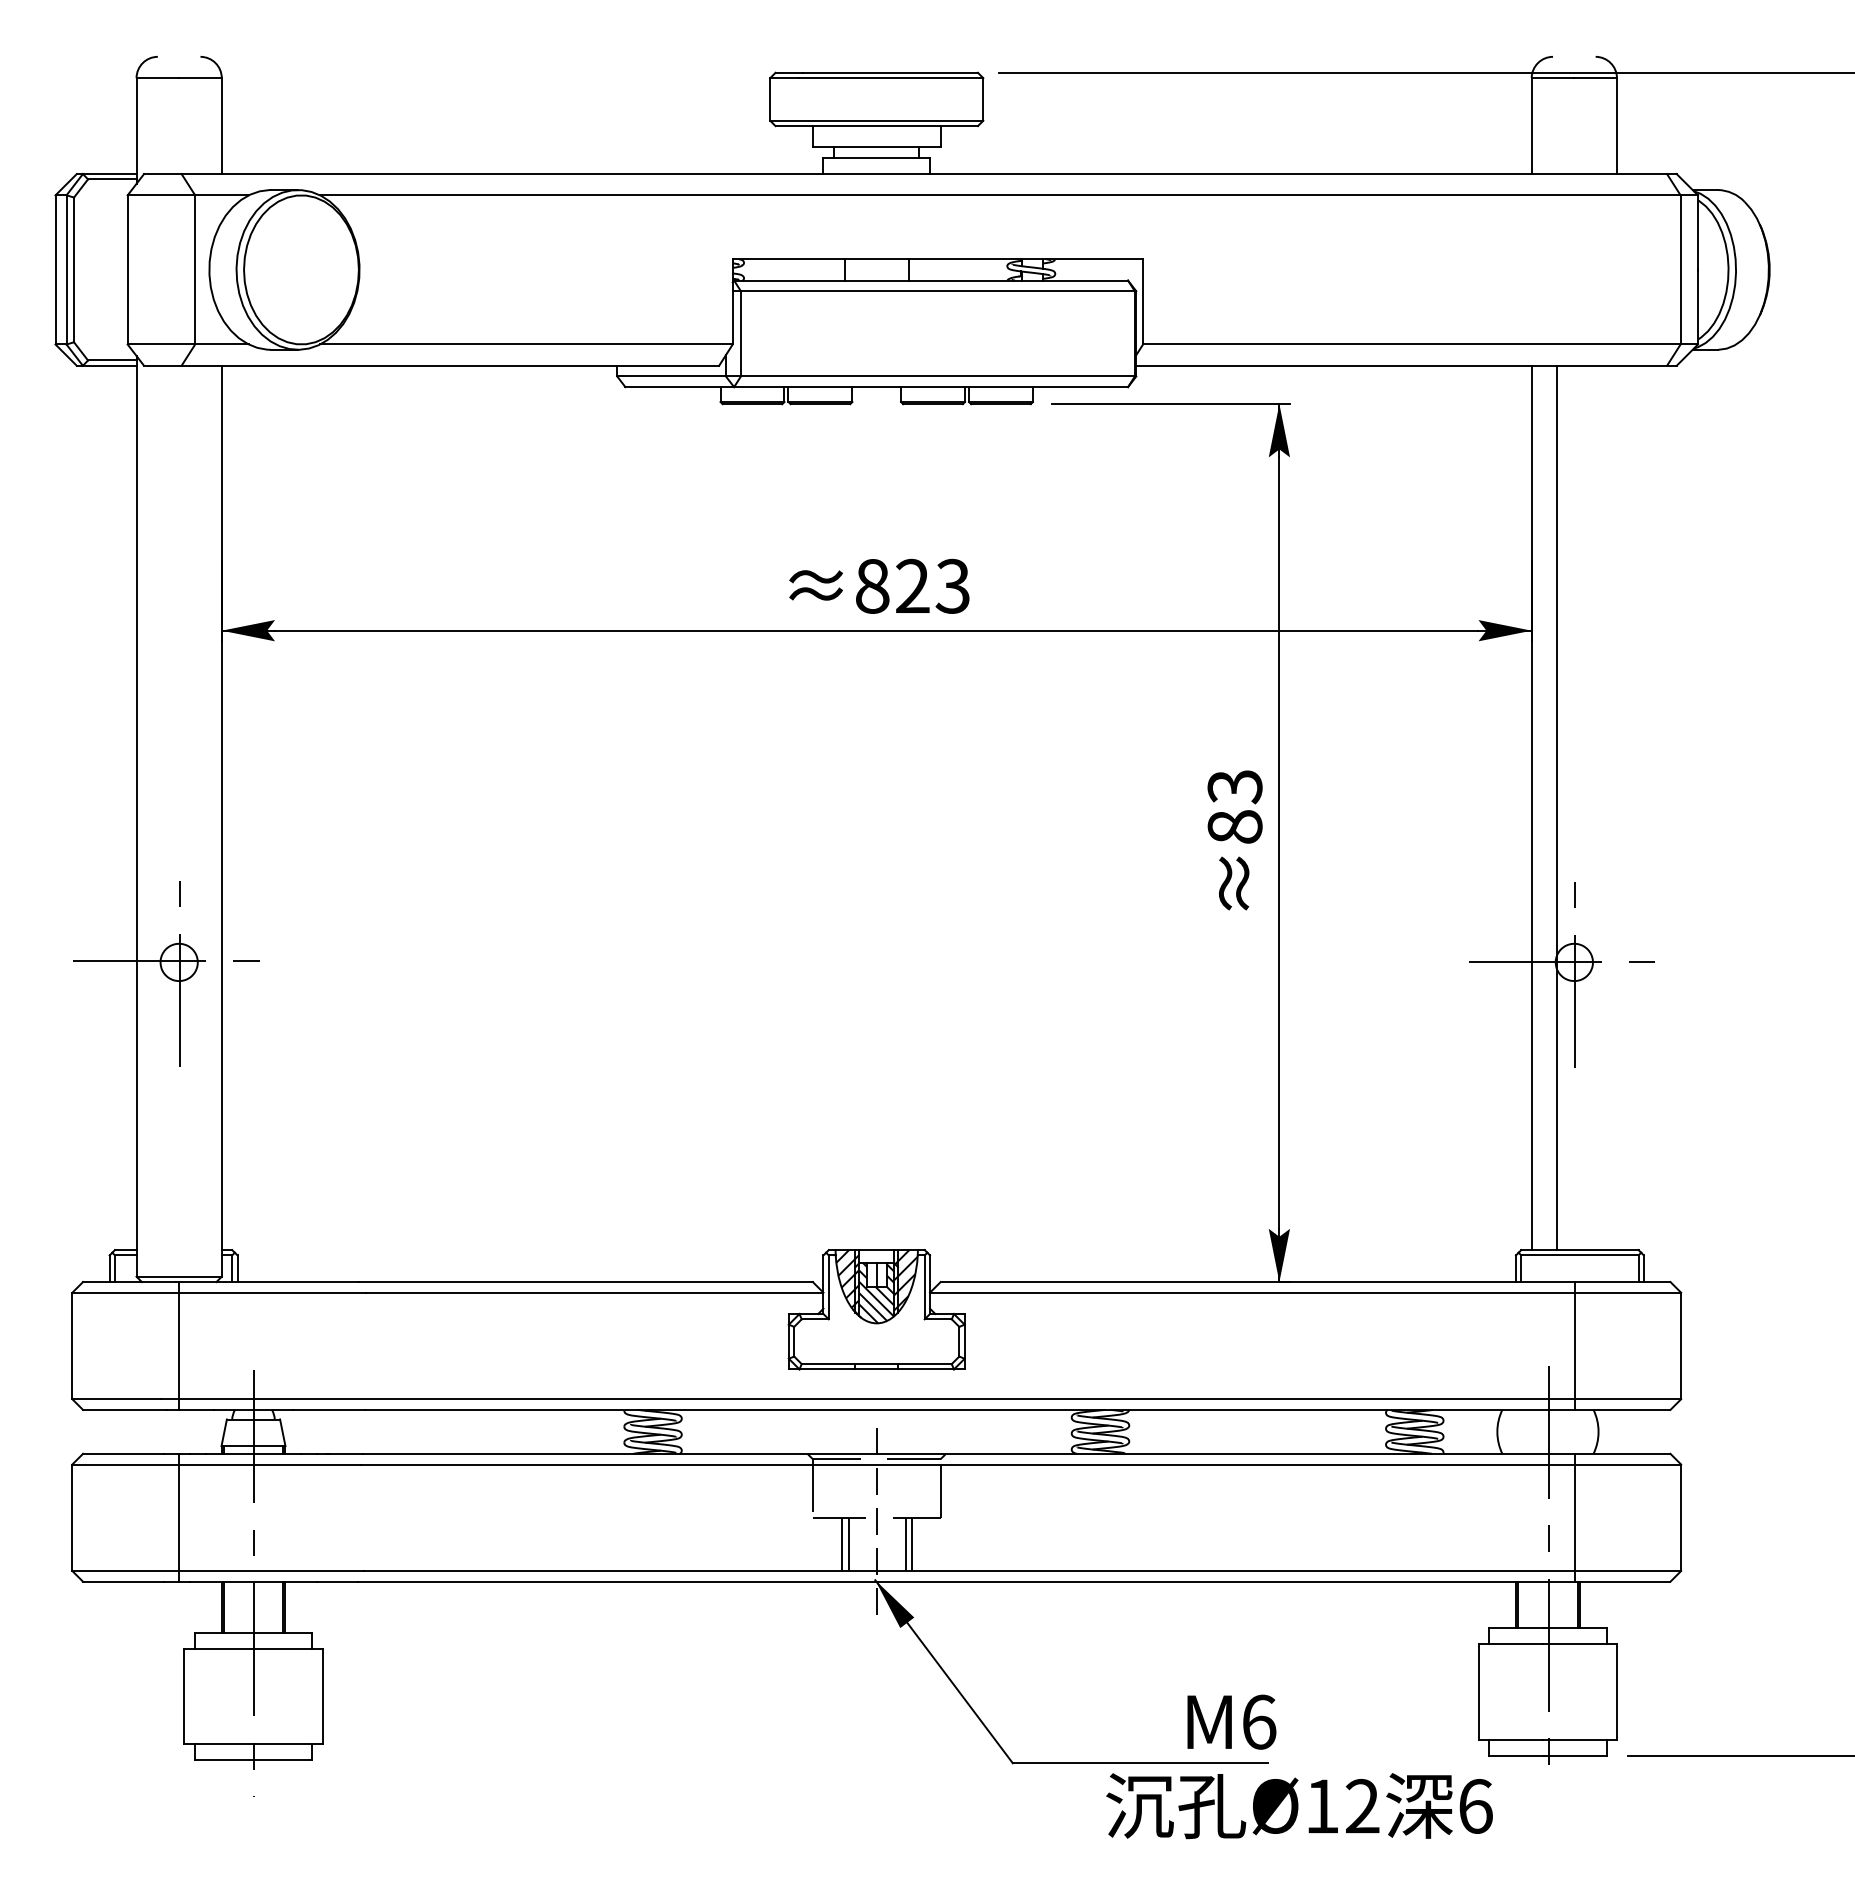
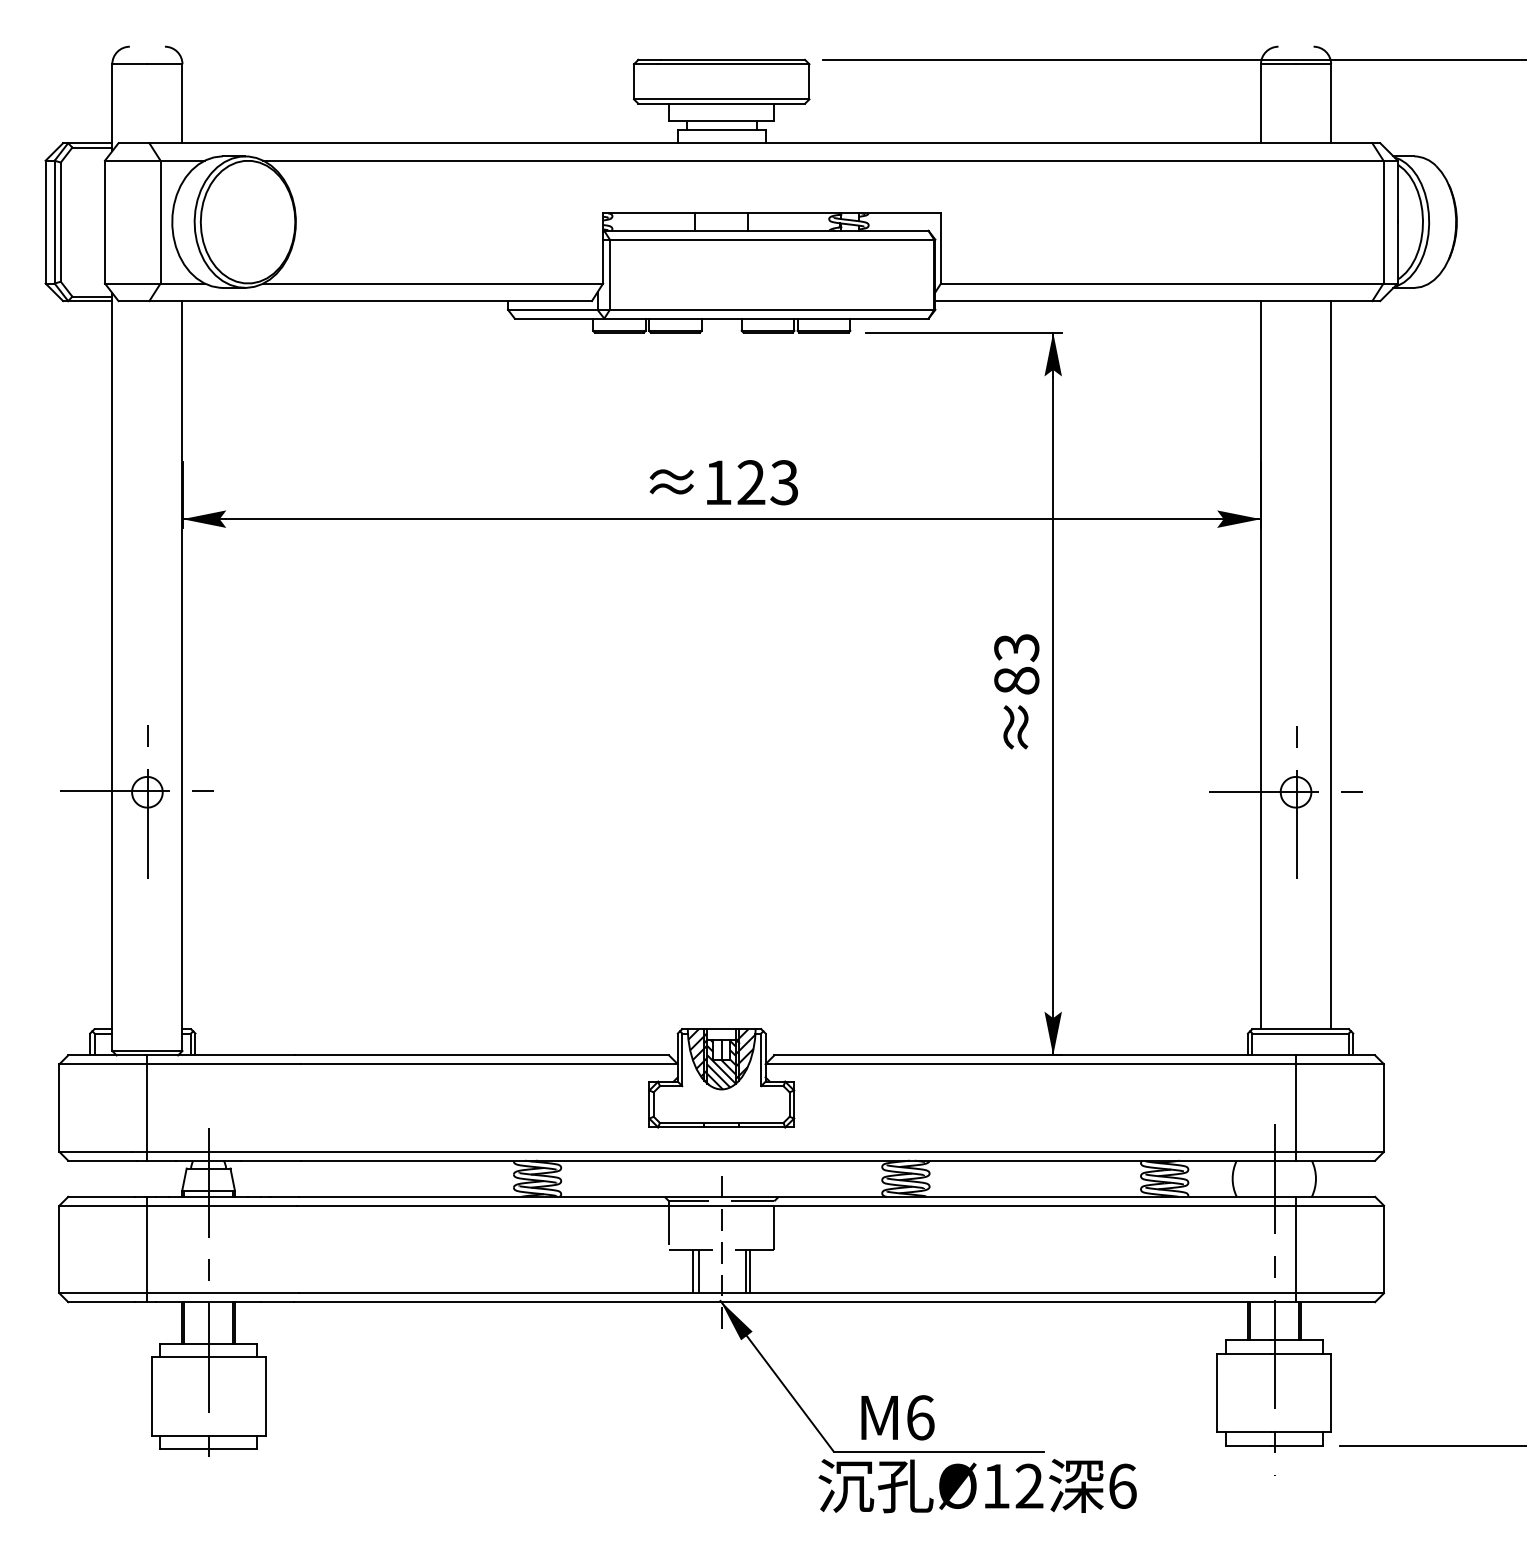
text: (872, 586) -> (718, 482), 823 -> 123
line: (1556, 807) -> (1330, 664), moved
text: (1231, 1721) -> (897, 1417), moved
text: (1299, 1806) -> (977, 1486), moved

